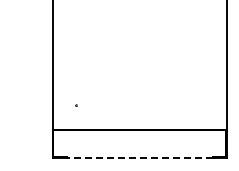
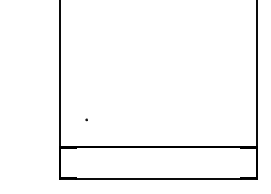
line: (139, 157) -> (158, 178), dashed -> solid

